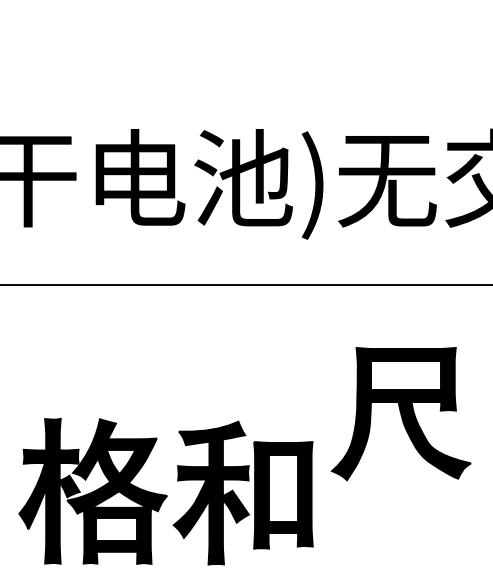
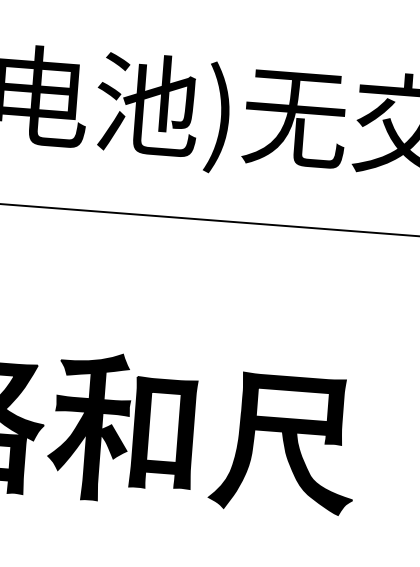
part: (400, 414) -> (283, 444), moved

